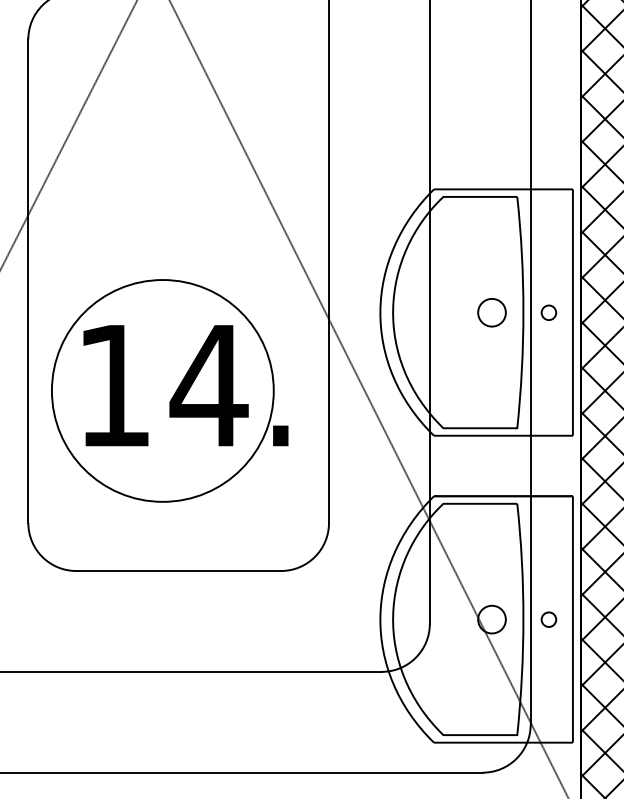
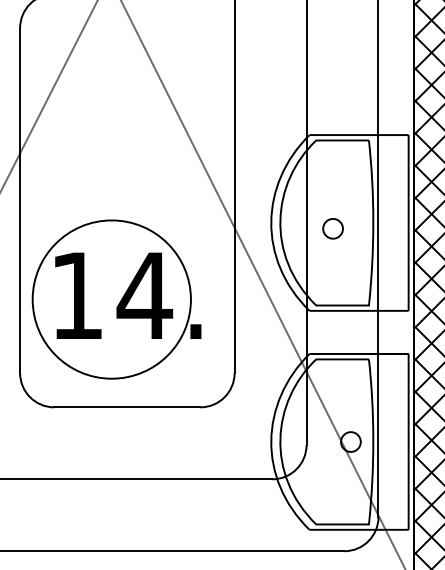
part: (491, 312) -> (332, 228), moved
part: (548, 312) -> (391, 222), removed
part: (169, 390) -> (116, 299), moved
part: (548, 619) -> (391, 441), removed

